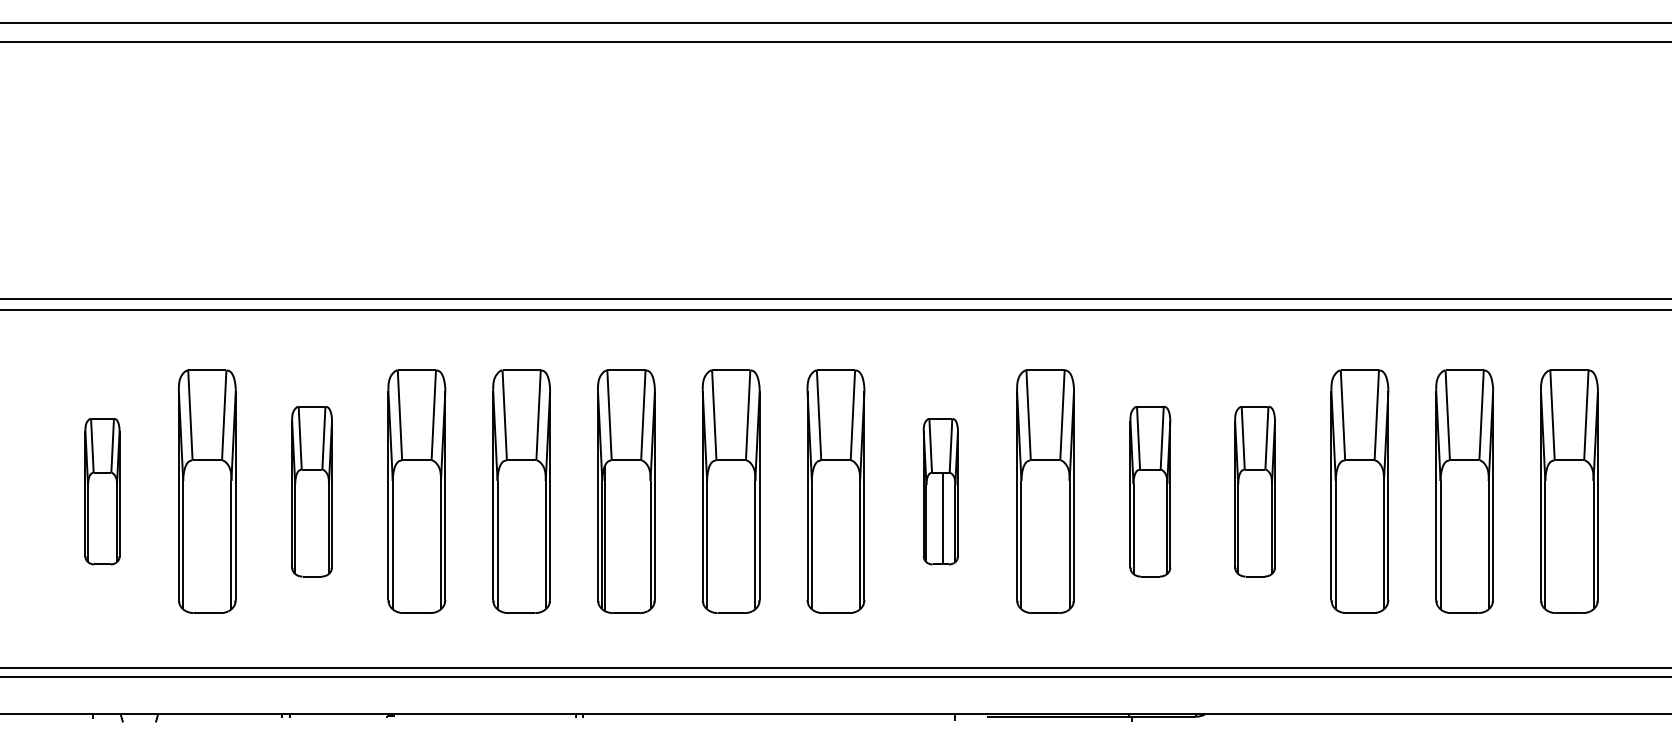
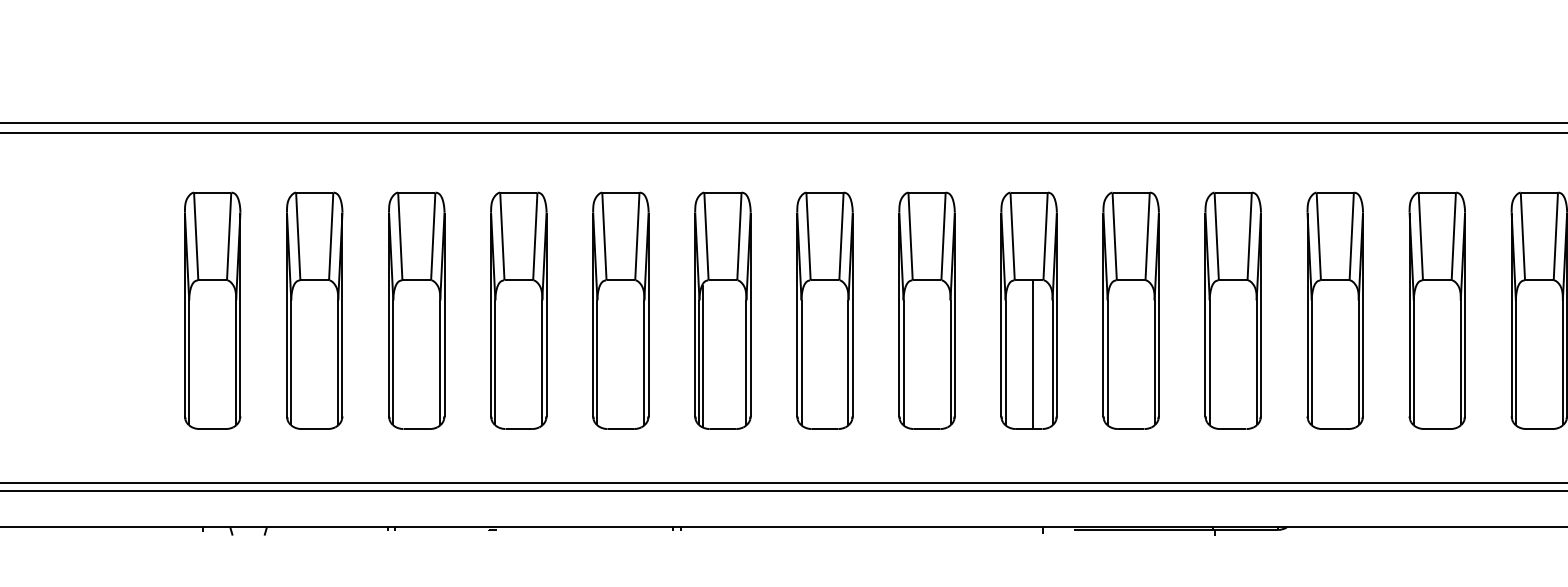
part: (102, 491) -> (212, 310), size x1.67
part: (311, 491) -> (416, 310), size x1.43
part: (940, 491) -> (1028, 310), size x1.67
part: (1150, 491) -> (1233, 310), size x1.43
part: (1254, 491) -> (1334, 310), size x1.43

